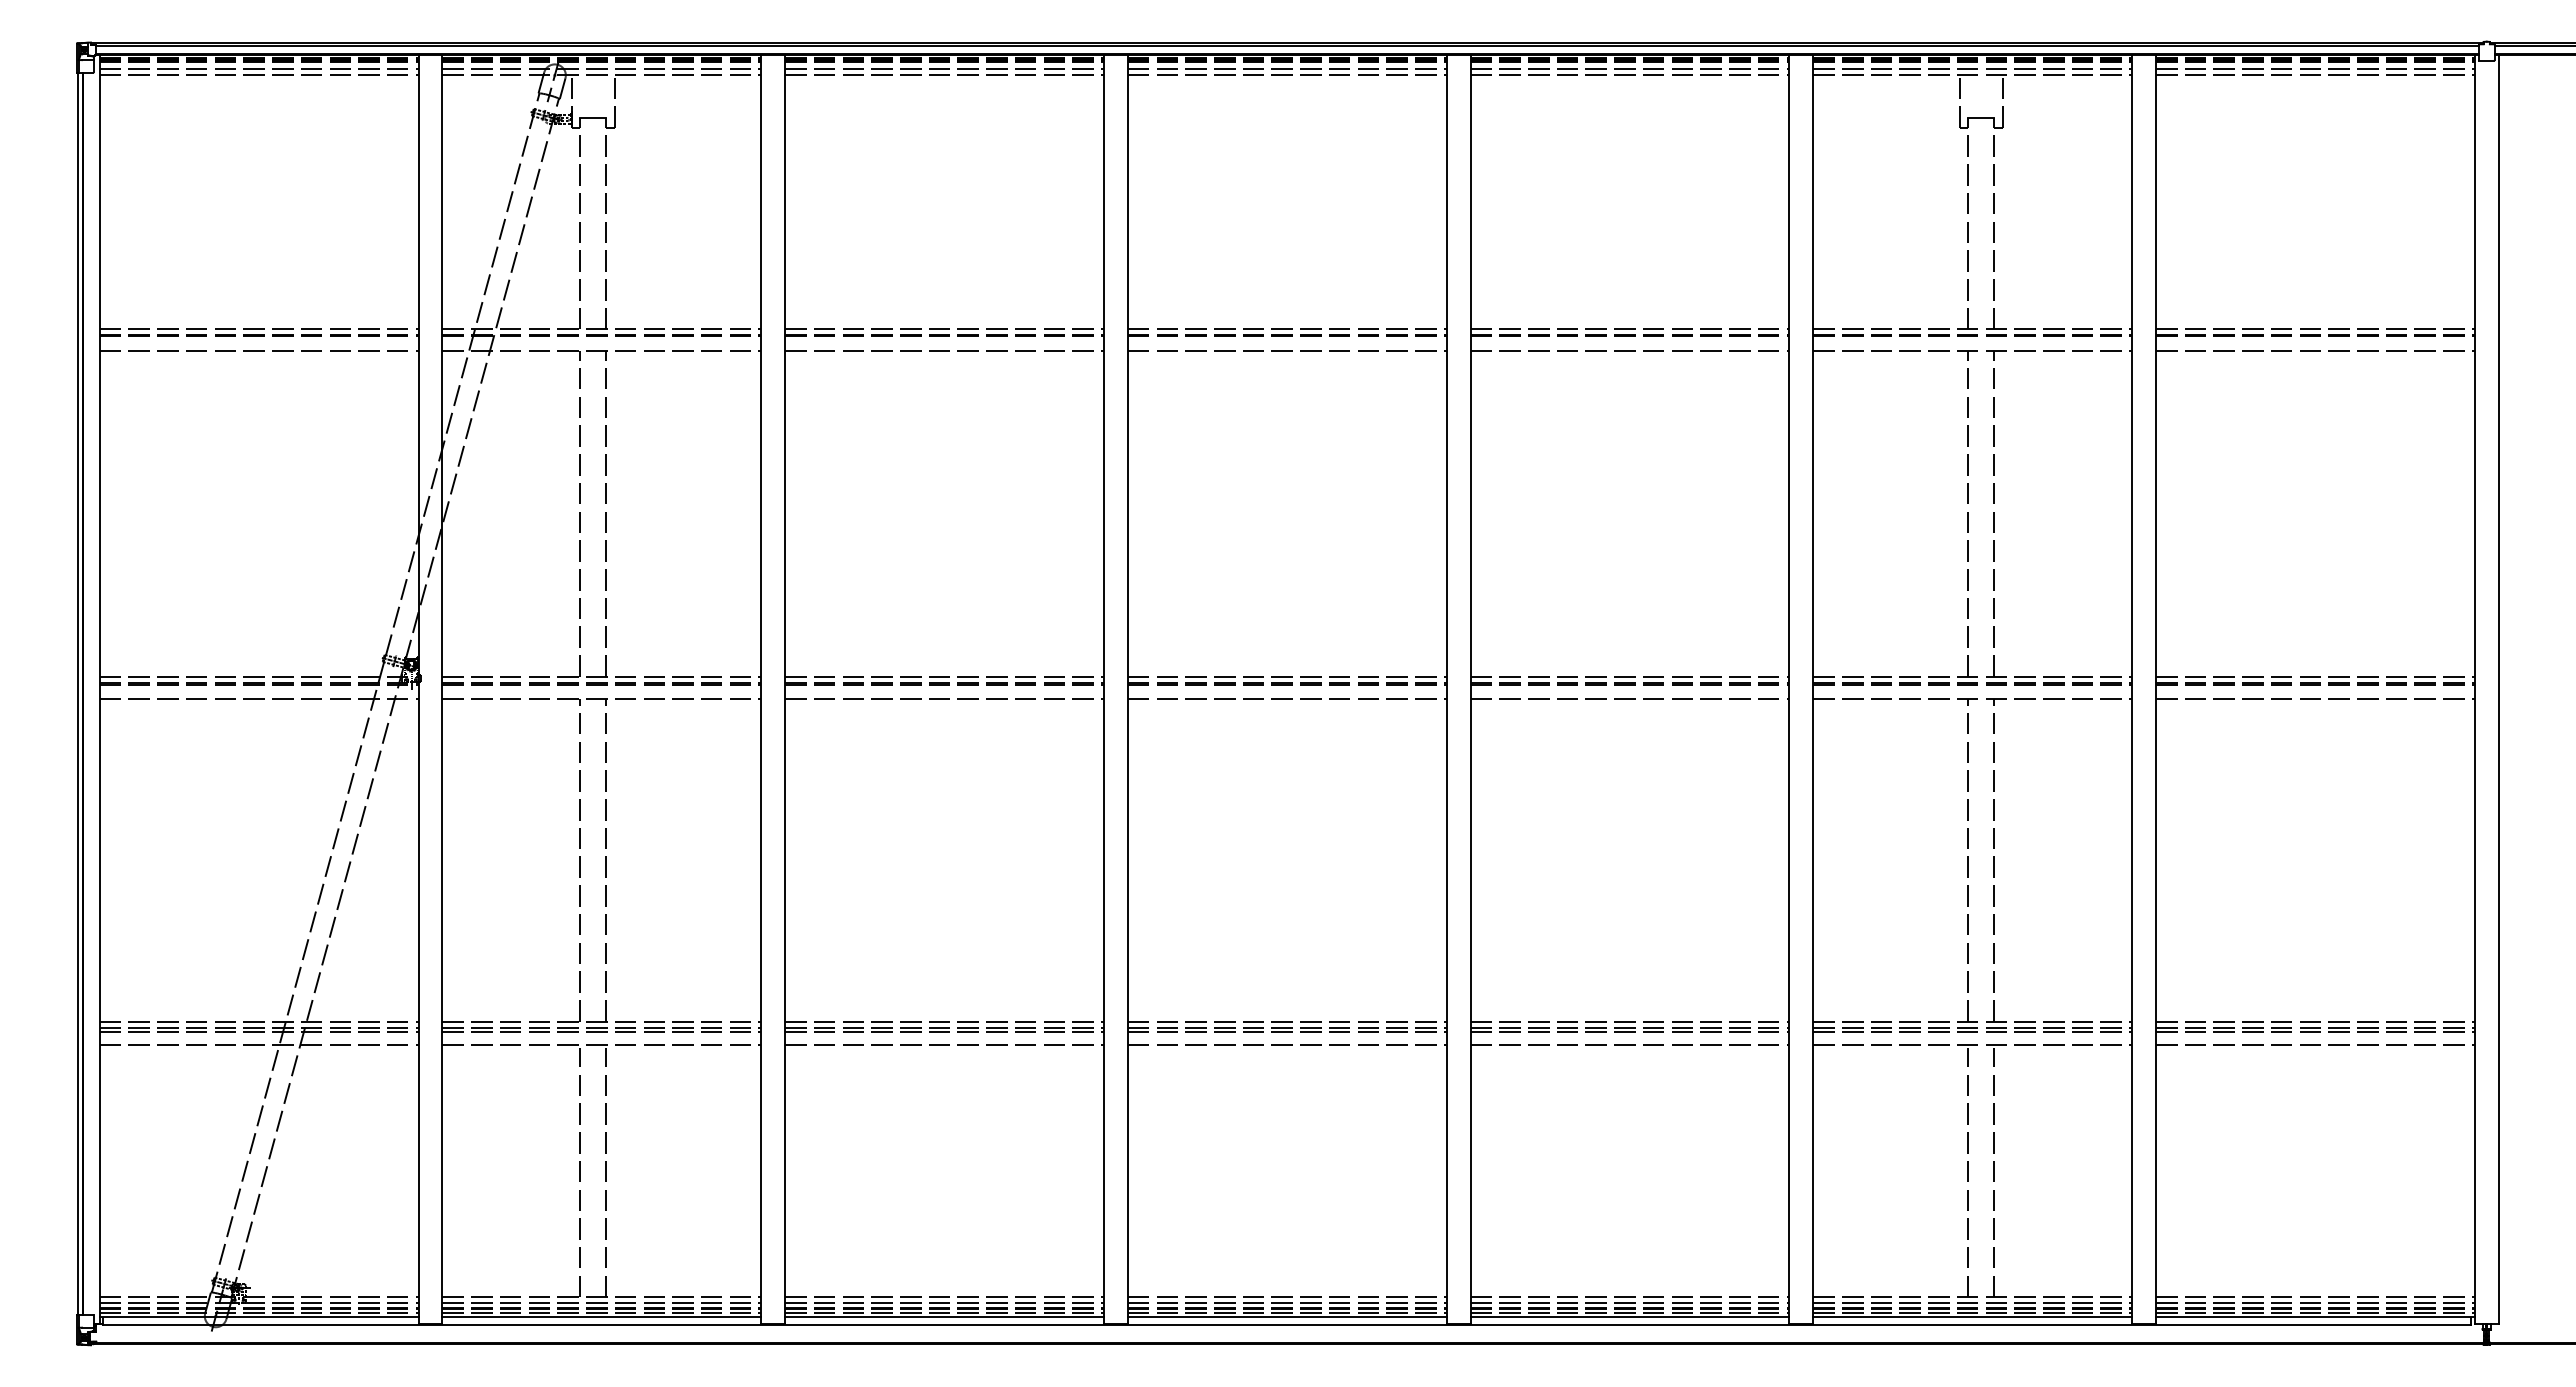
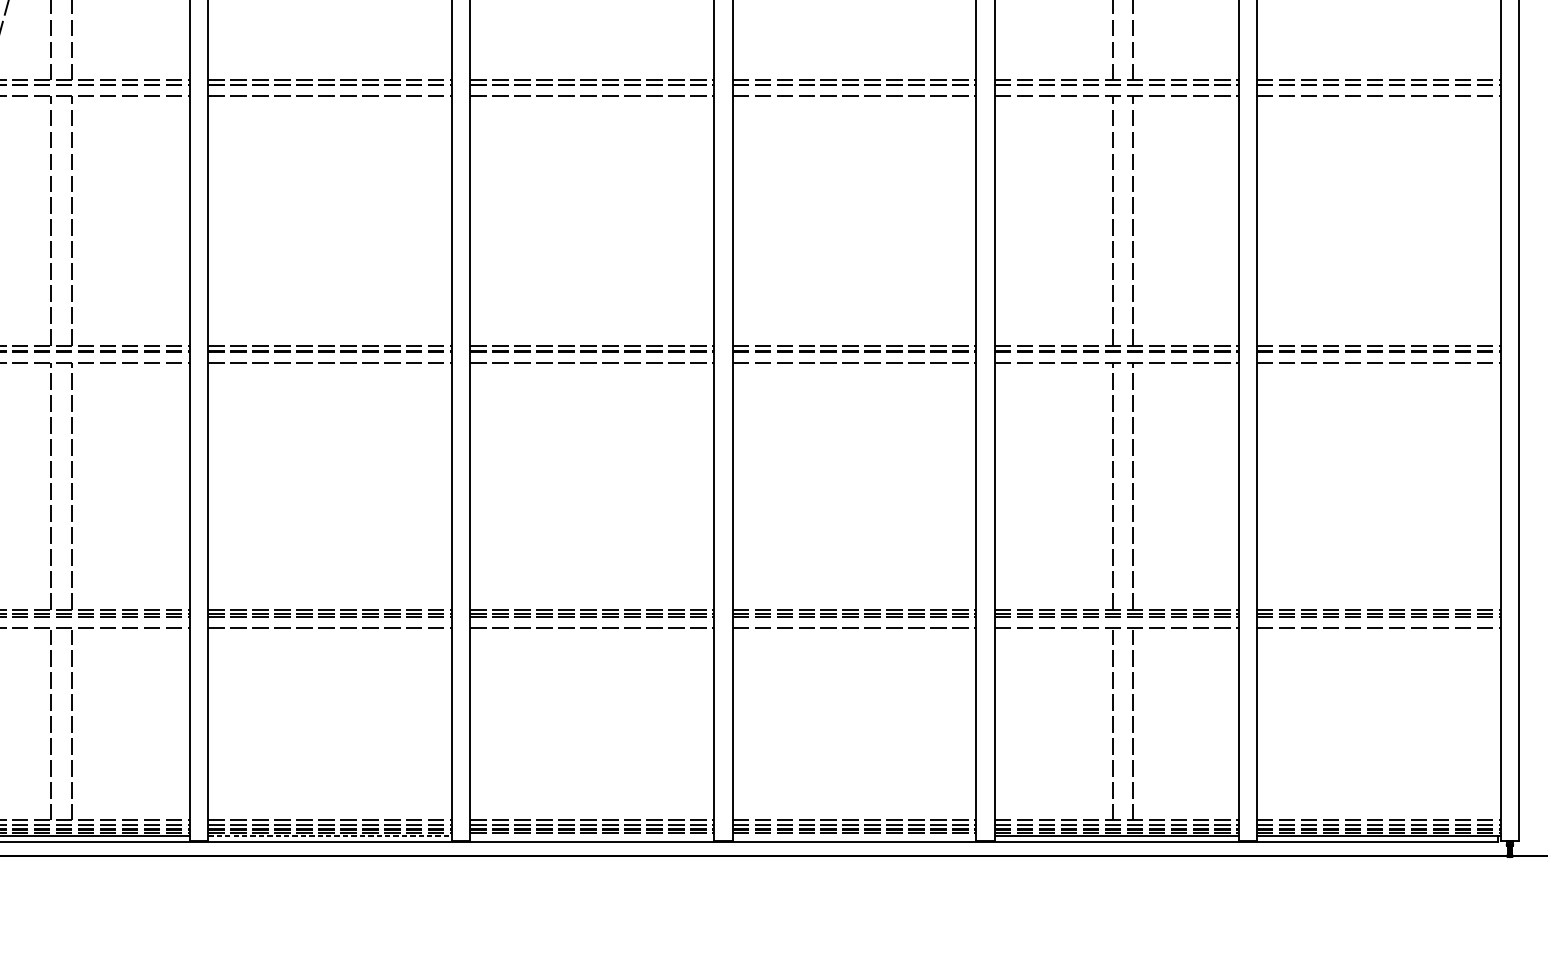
line: (945, 1317) -> (330, 836), solid -> dashed
line: (1286, 1317) -> (591, 836), removed
line: (1629, 1317) -> (854, 836), removed

